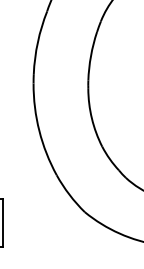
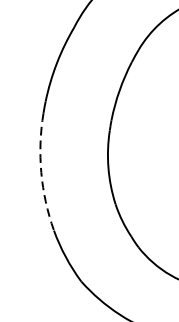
arc: (39, 130) -> (41, 172), solid -> dashed

